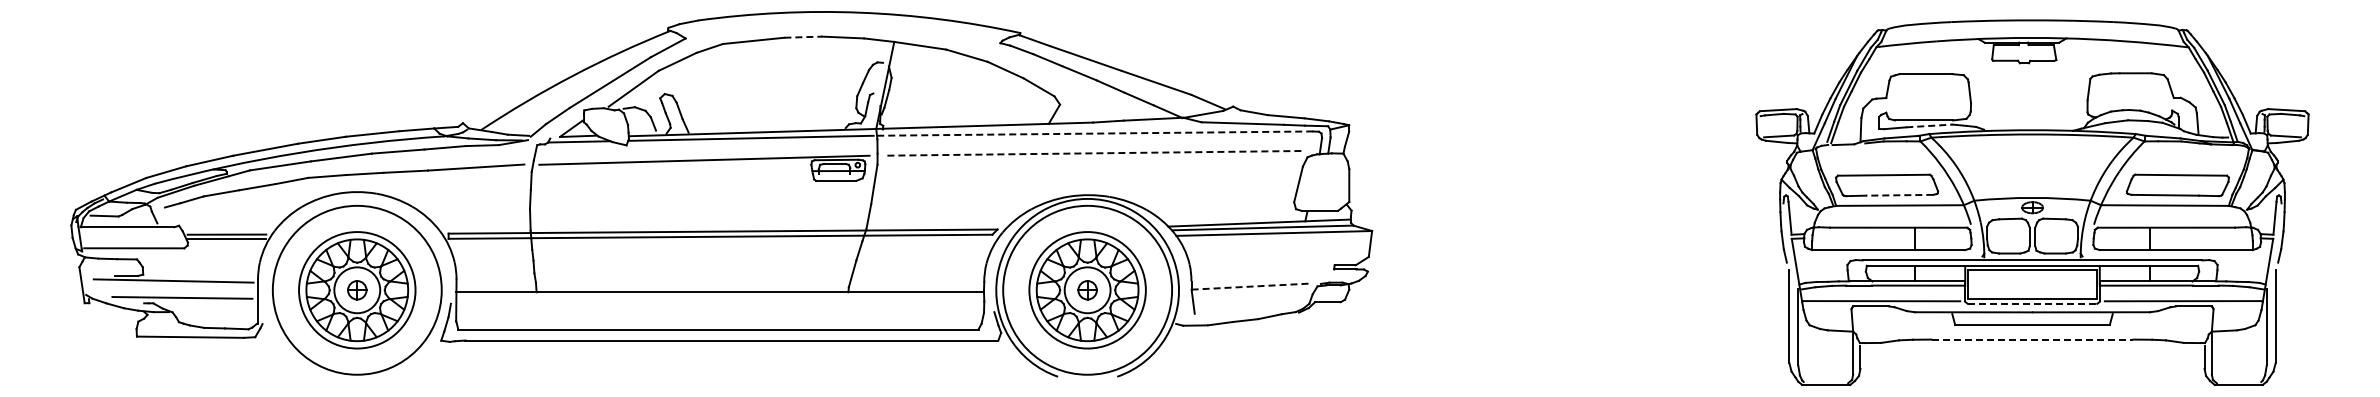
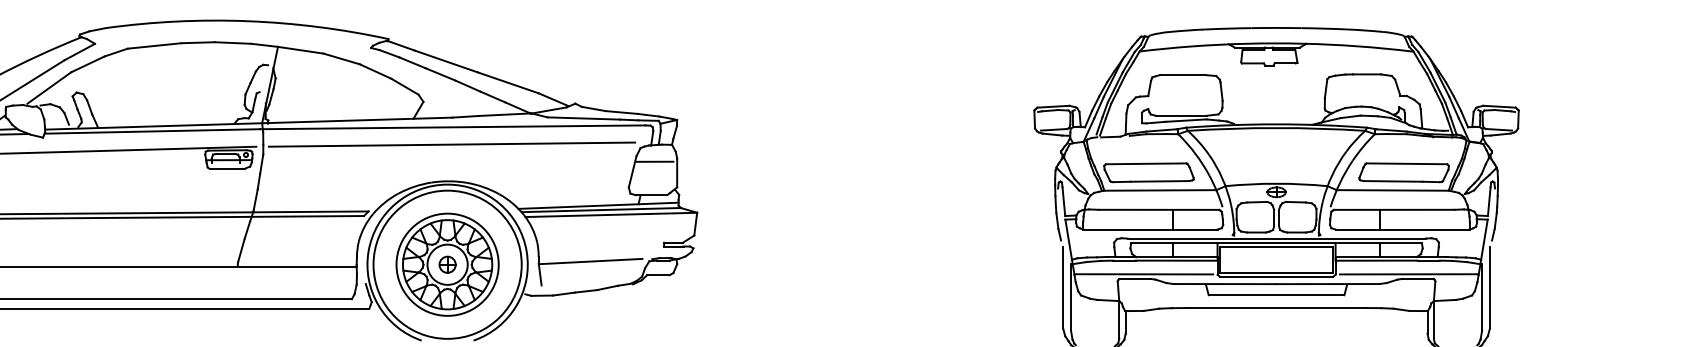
line: (803, 37) -> (198, 42), dashed -> solid
line: (1929, 125) -> (1186, 120), dashed -> solid
line: (1093, 133) -> (452, 127), dashed -> solid
line: (1092, 153) -> (451, 144), dashed -> solid
line: (1323, 172) -> (654, 161), added
line: (1899, 195) -> (1159, 181), dashed -> solid
line: (1251, 286) -> (591, 261), dashed -> solid
line: (2032, 303) -> (1276, 276), dashed -> solid
line: (2032, 339) -> (1276, 307), dashed -> solid

